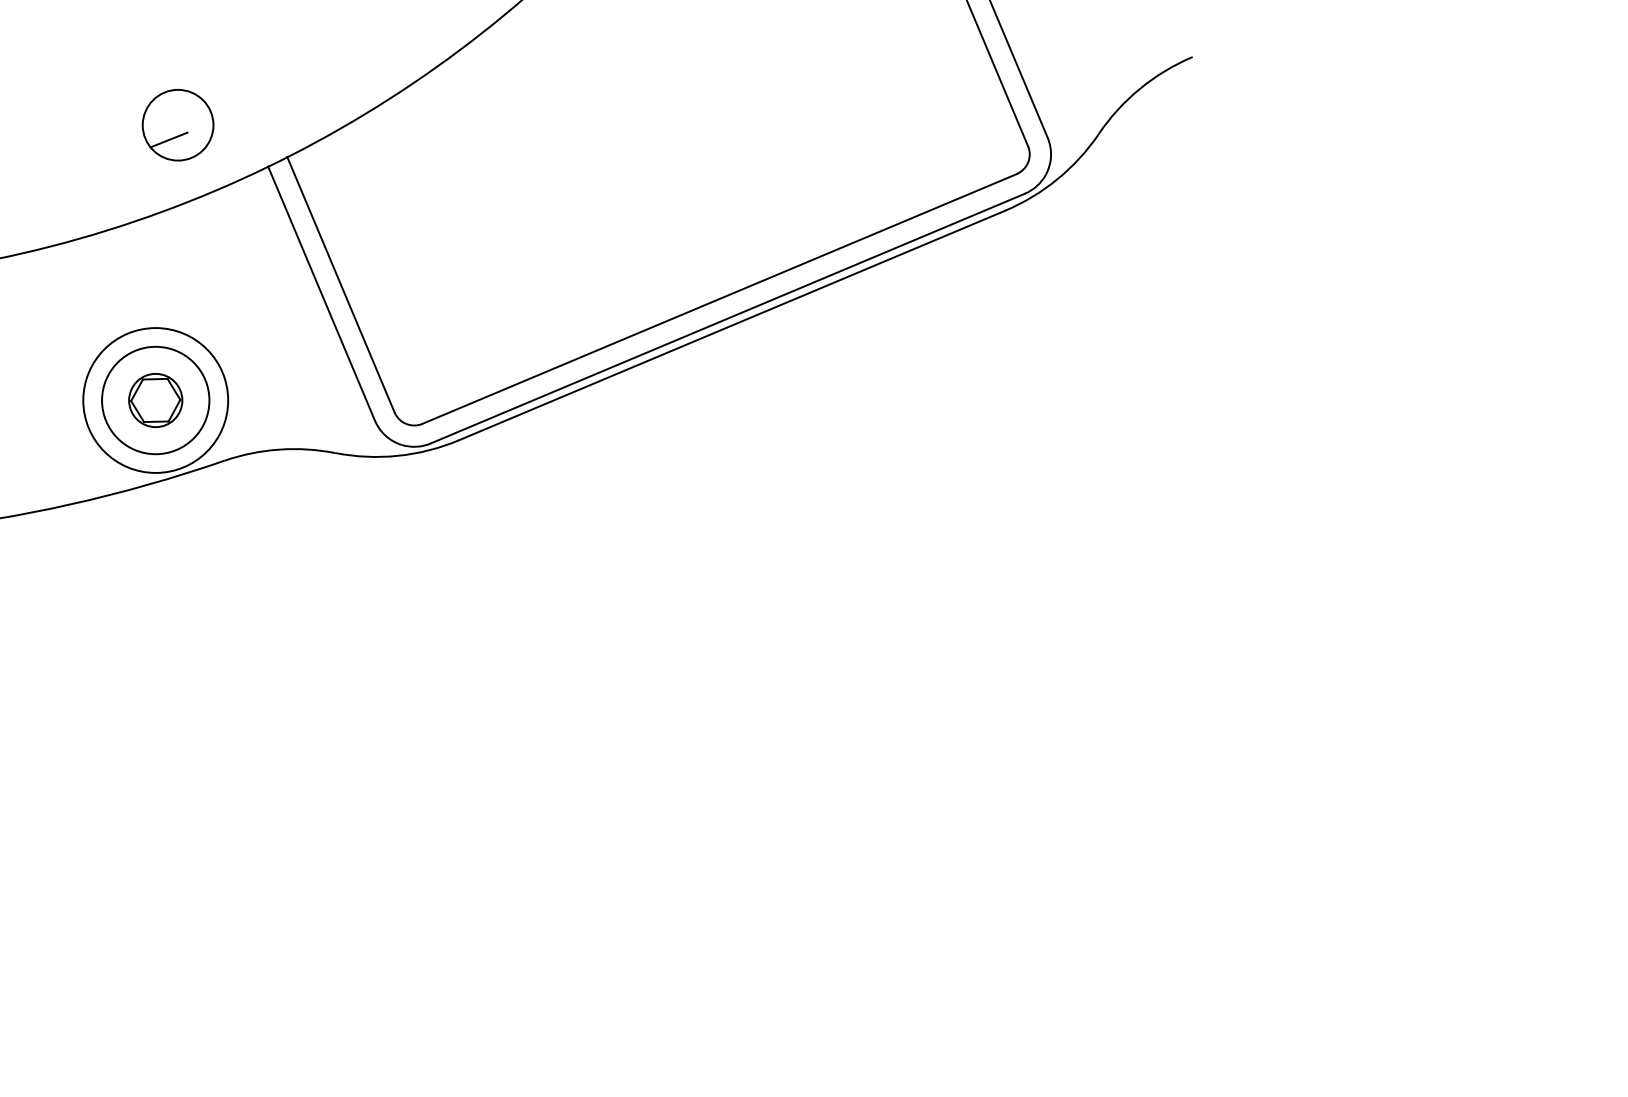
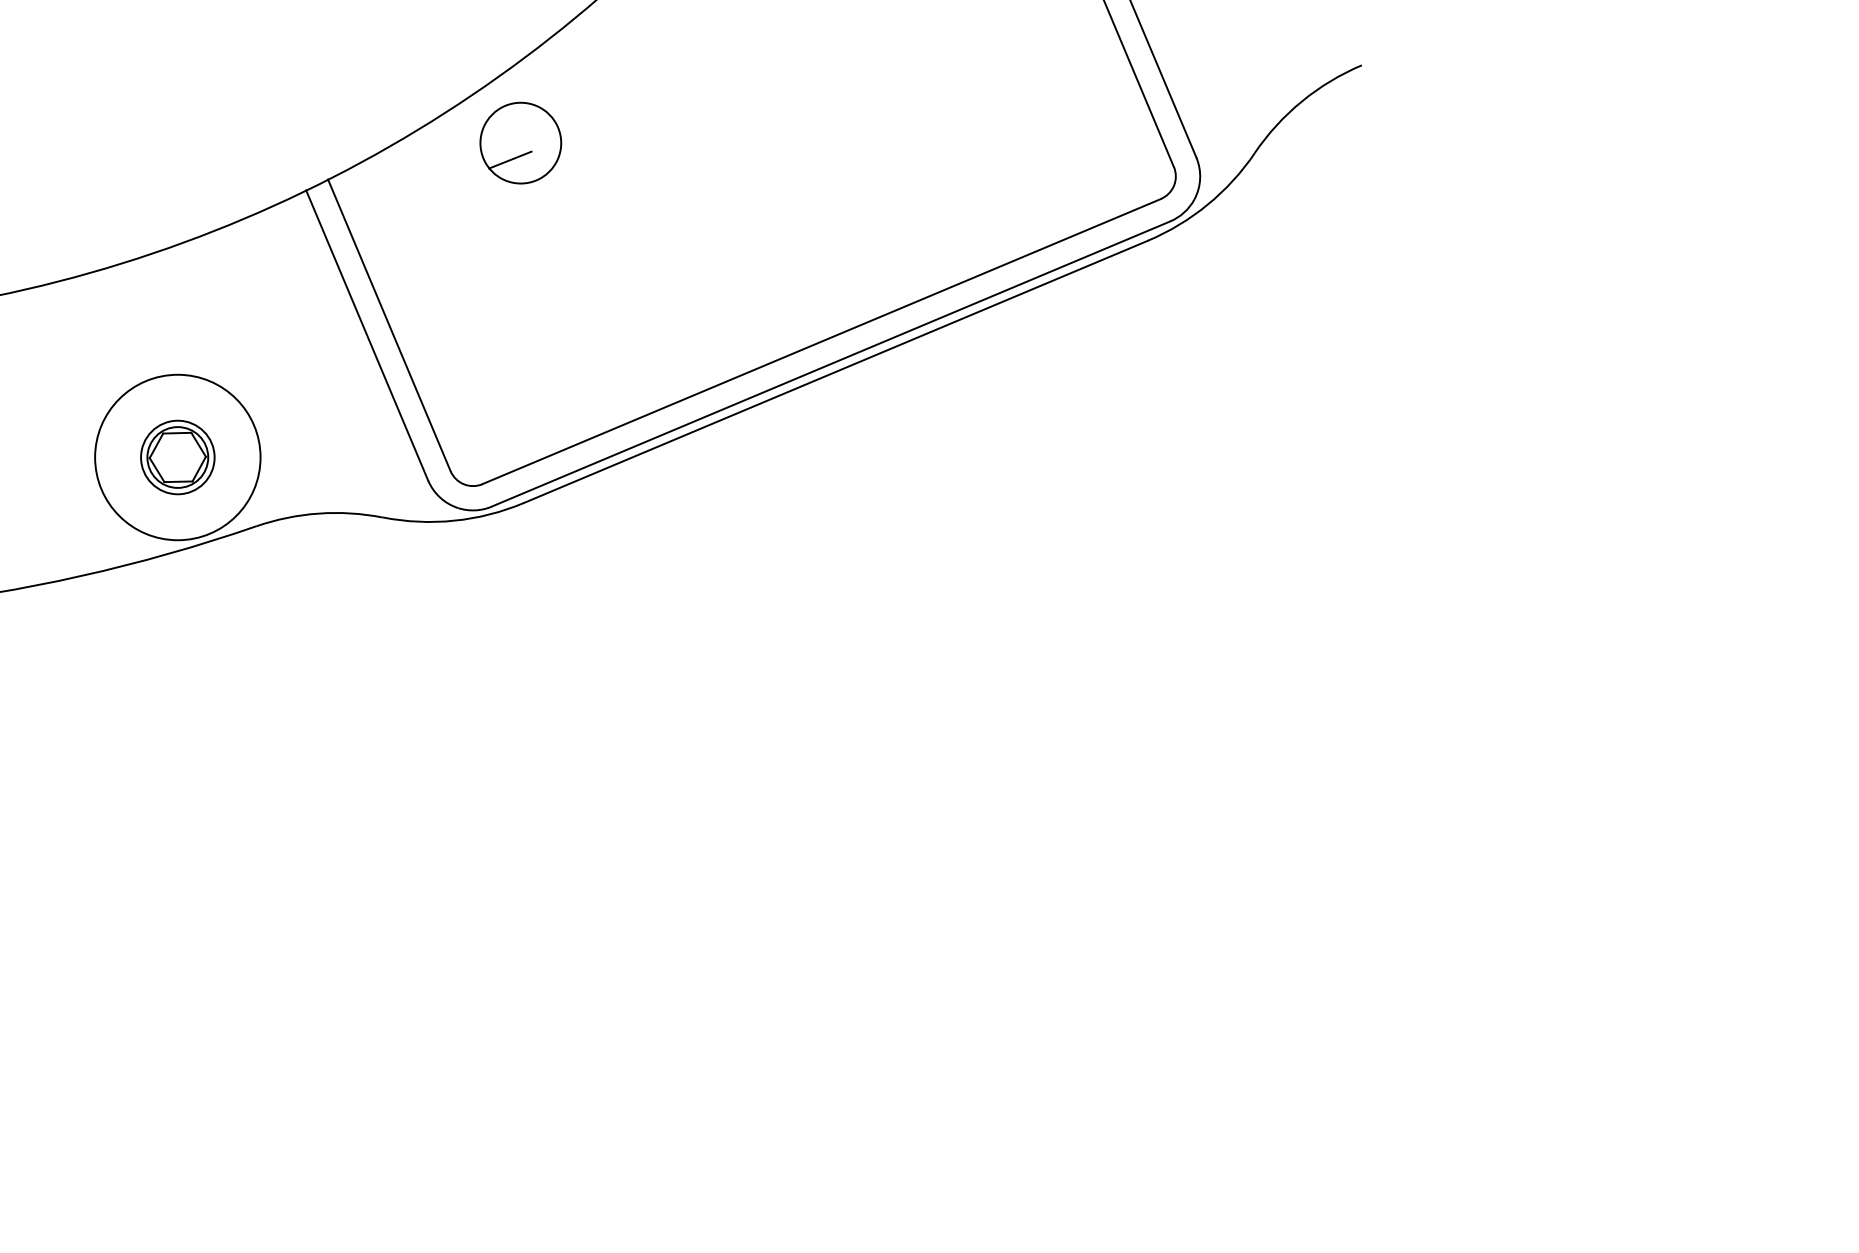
part: (177, 125) -> (520, 143), moved
circle: (155, 400) -> (177, 457), size x0.6

